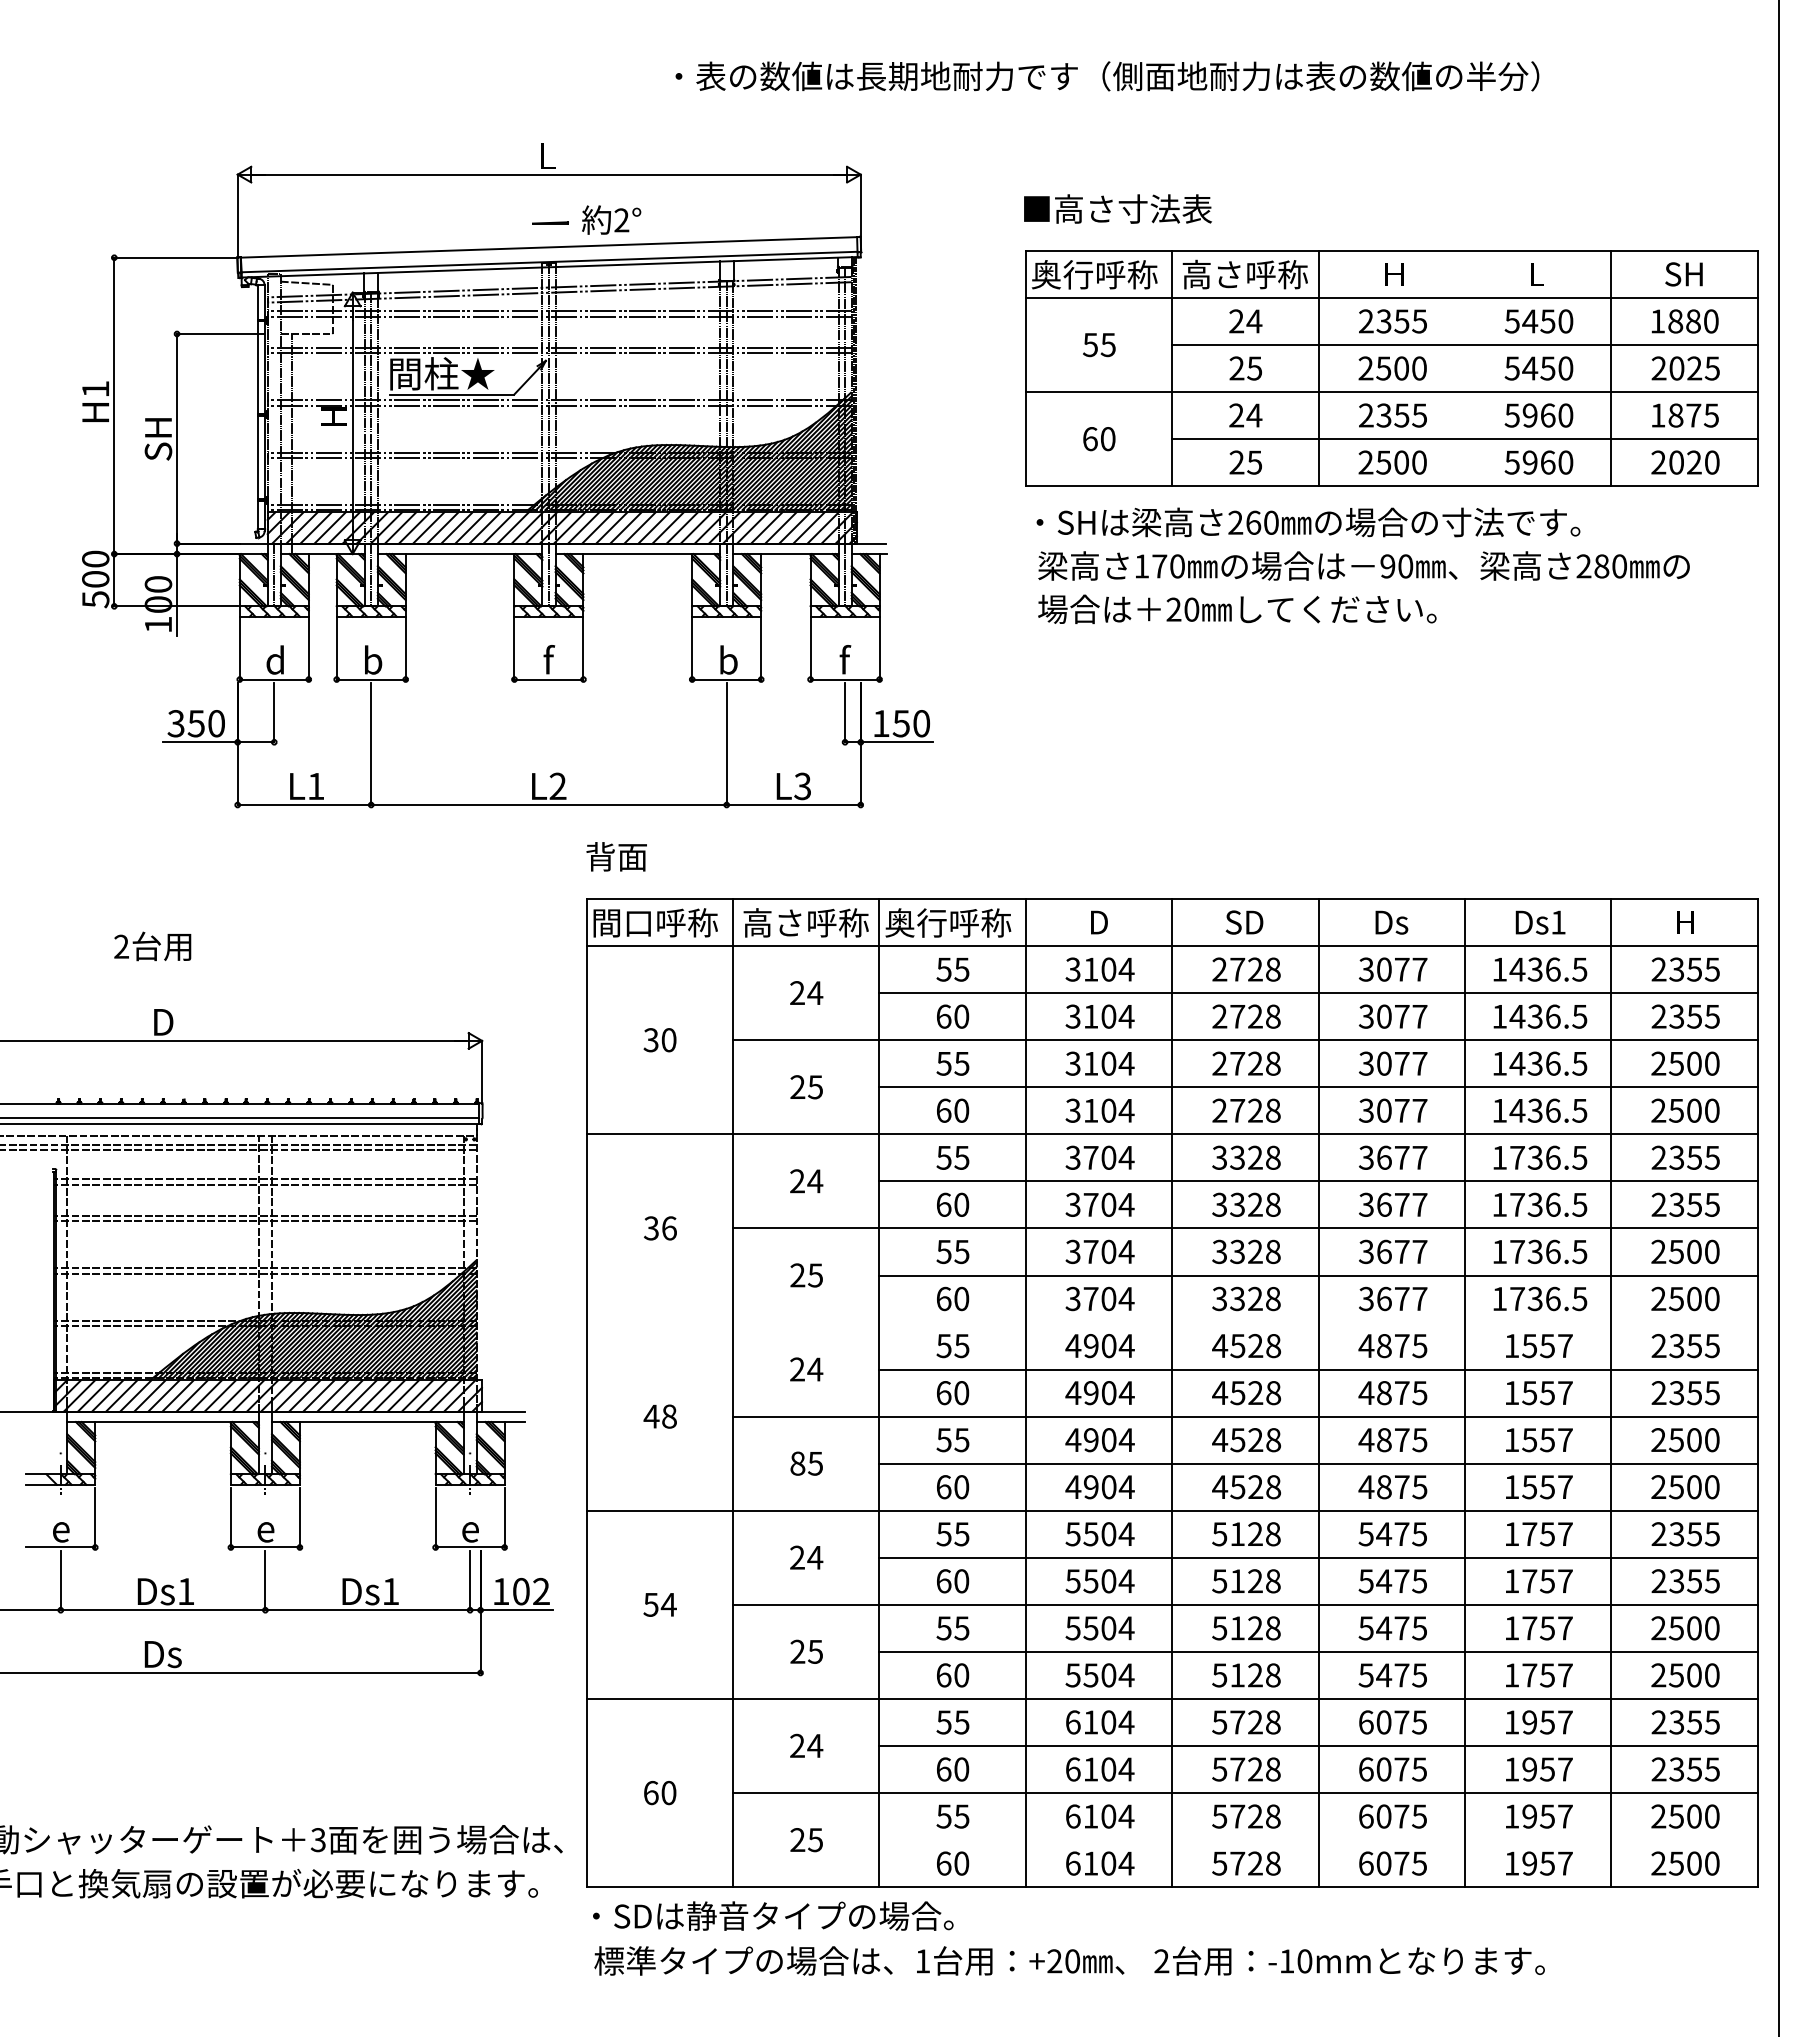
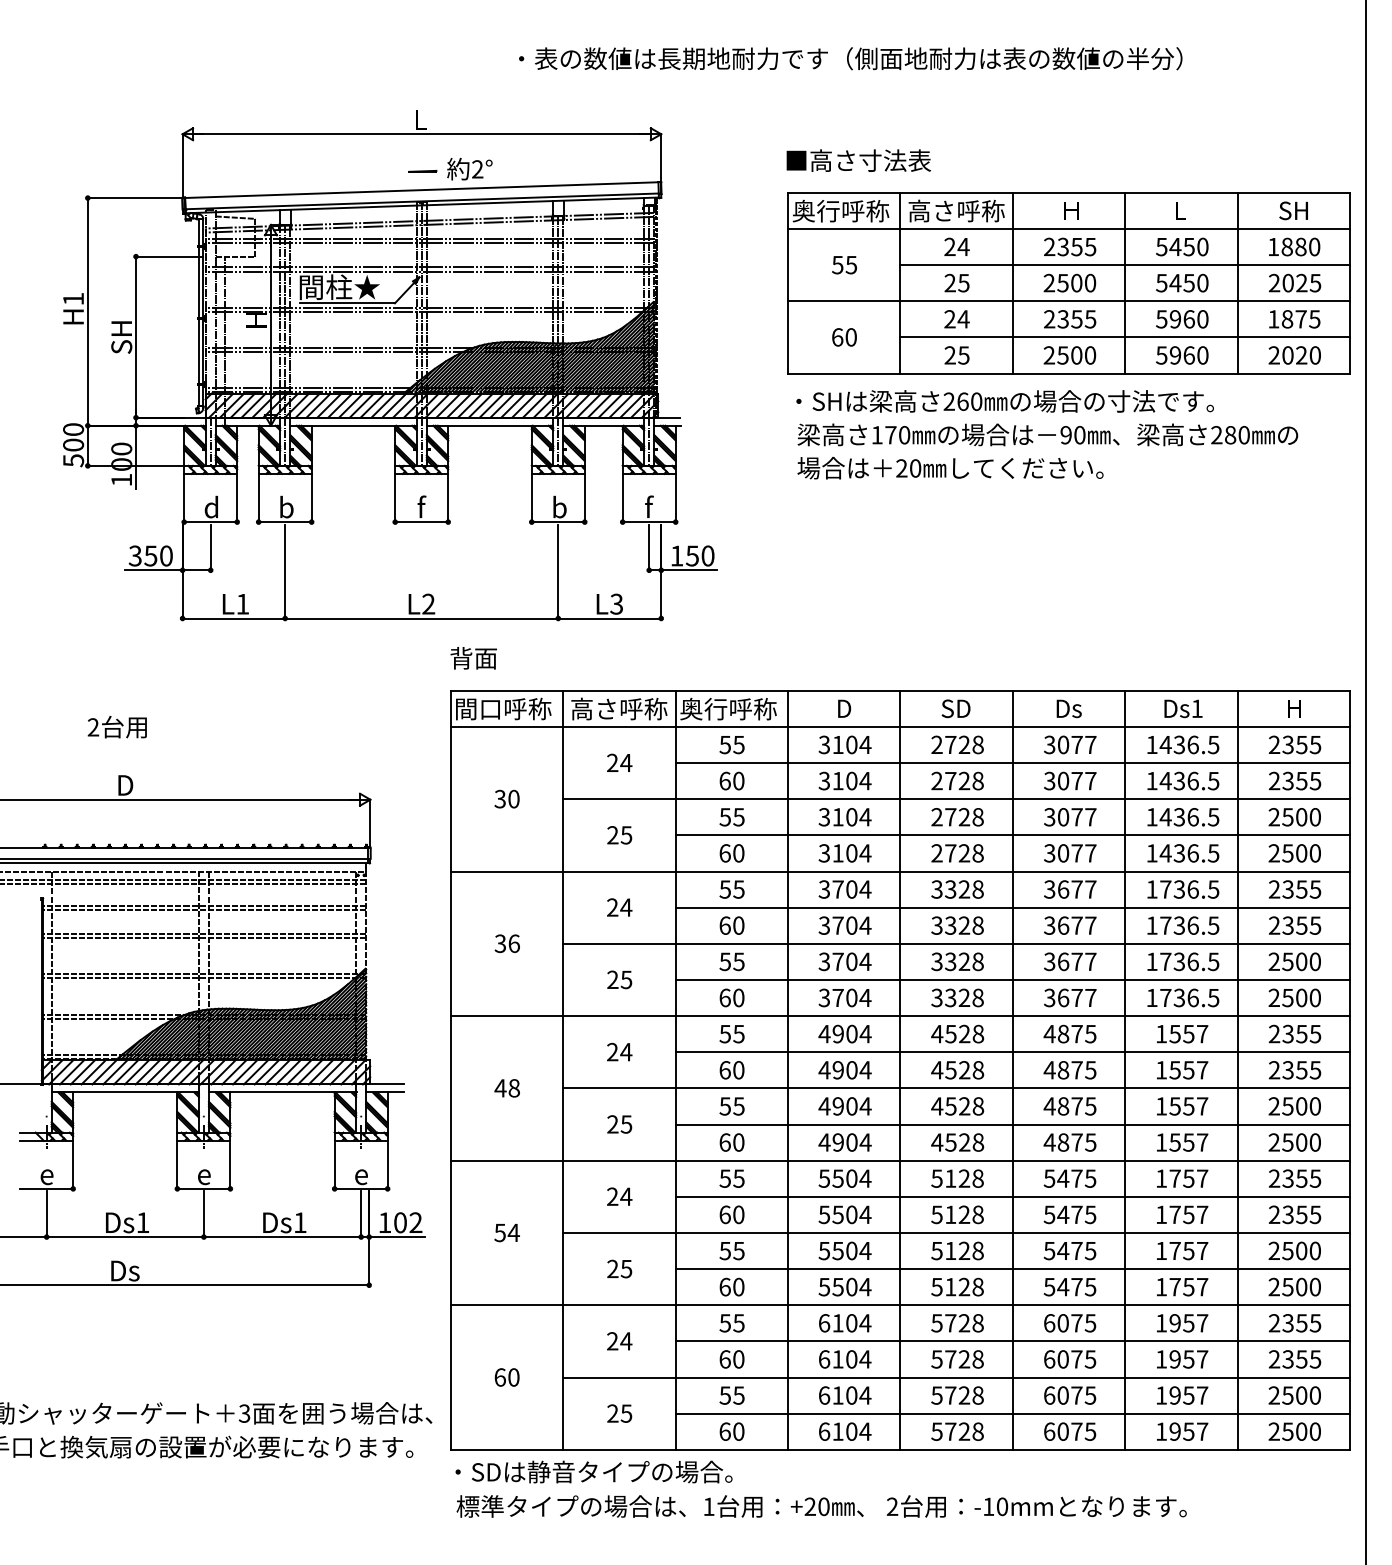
line: (1464, 368) -> (1125, 283), added
line: (1171, 1322) -> (899, 1016), added
text: (797, 1463) -> (612, 1124), 85 -> 25
line: (1318, 1840) -> (1012, 1413), added

